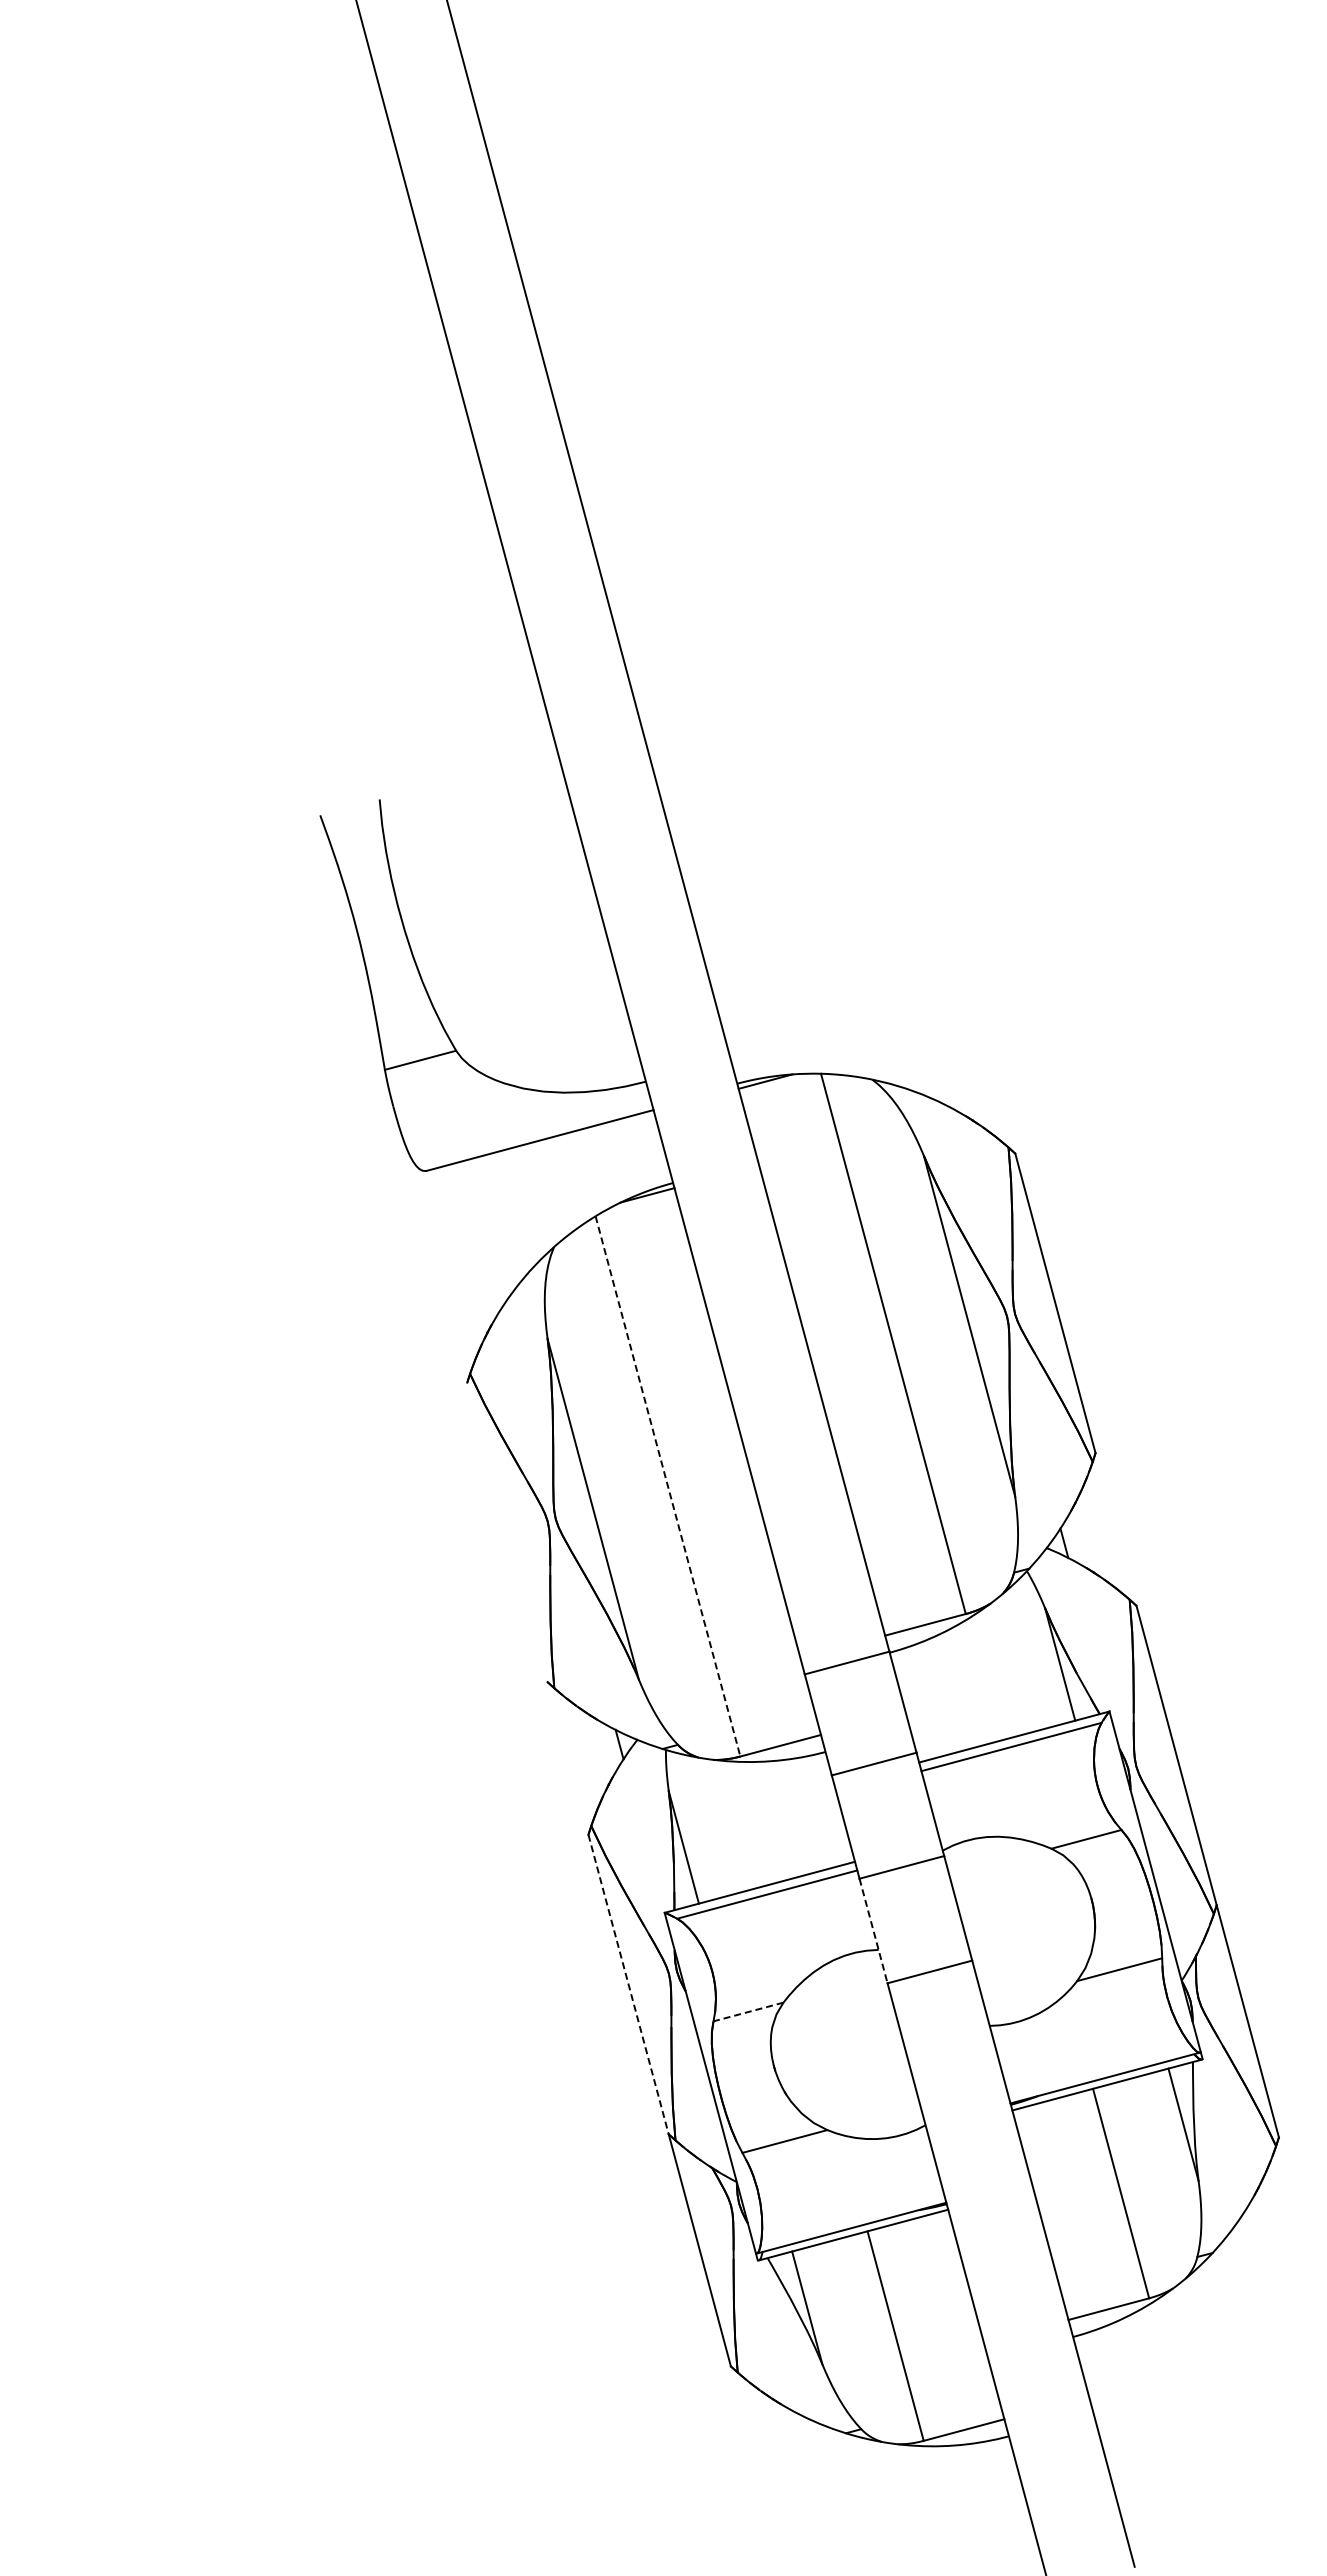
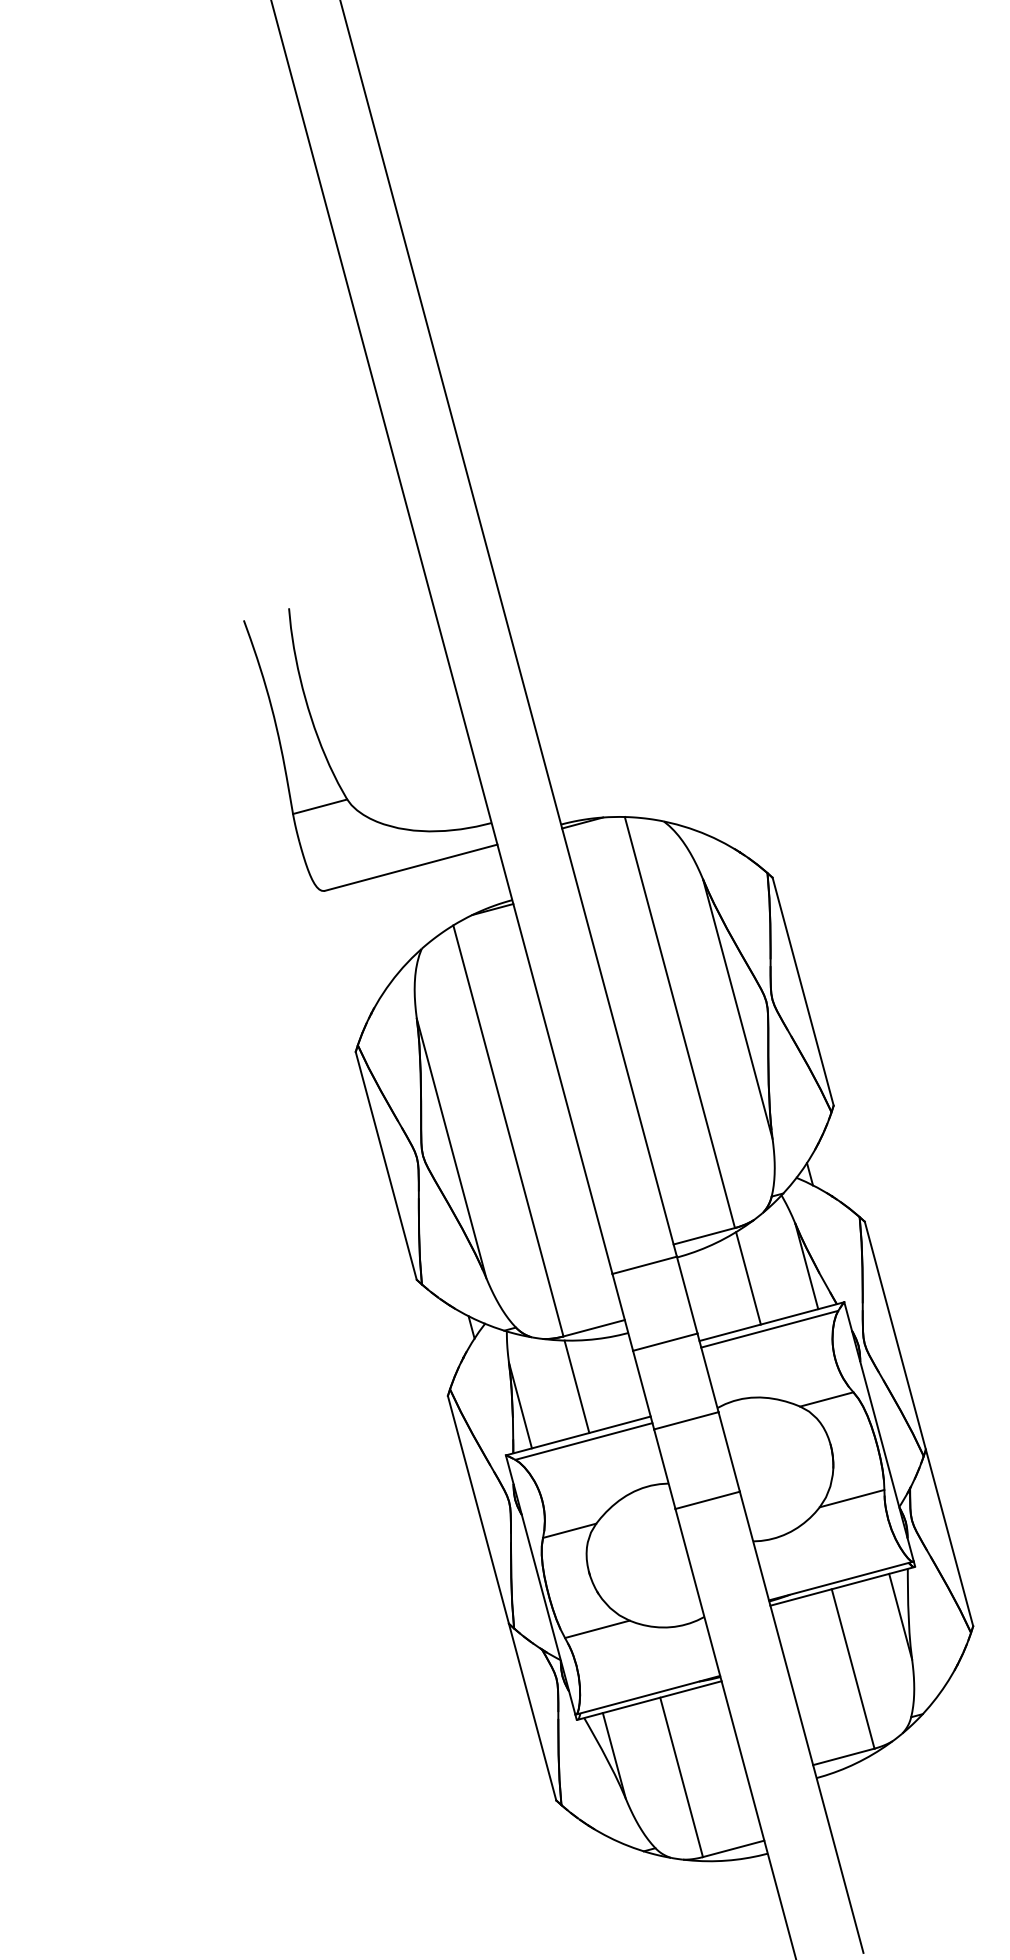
line: (667, 1486) -> (508, 1131), dashed -> solid
line: (507, 1532) -> (386, 1166), added
line: (983, 1679) -> (748, 1277), added
line: (757, 1822) -> (576, 1386), added
line: (873, 1931) -> (664, 1469), dashed -> solid
line: (628, 1984) -> (478, 1509), dashed -> solid
line: (748, 2012) -> (569, 1531), dashed -> solid

